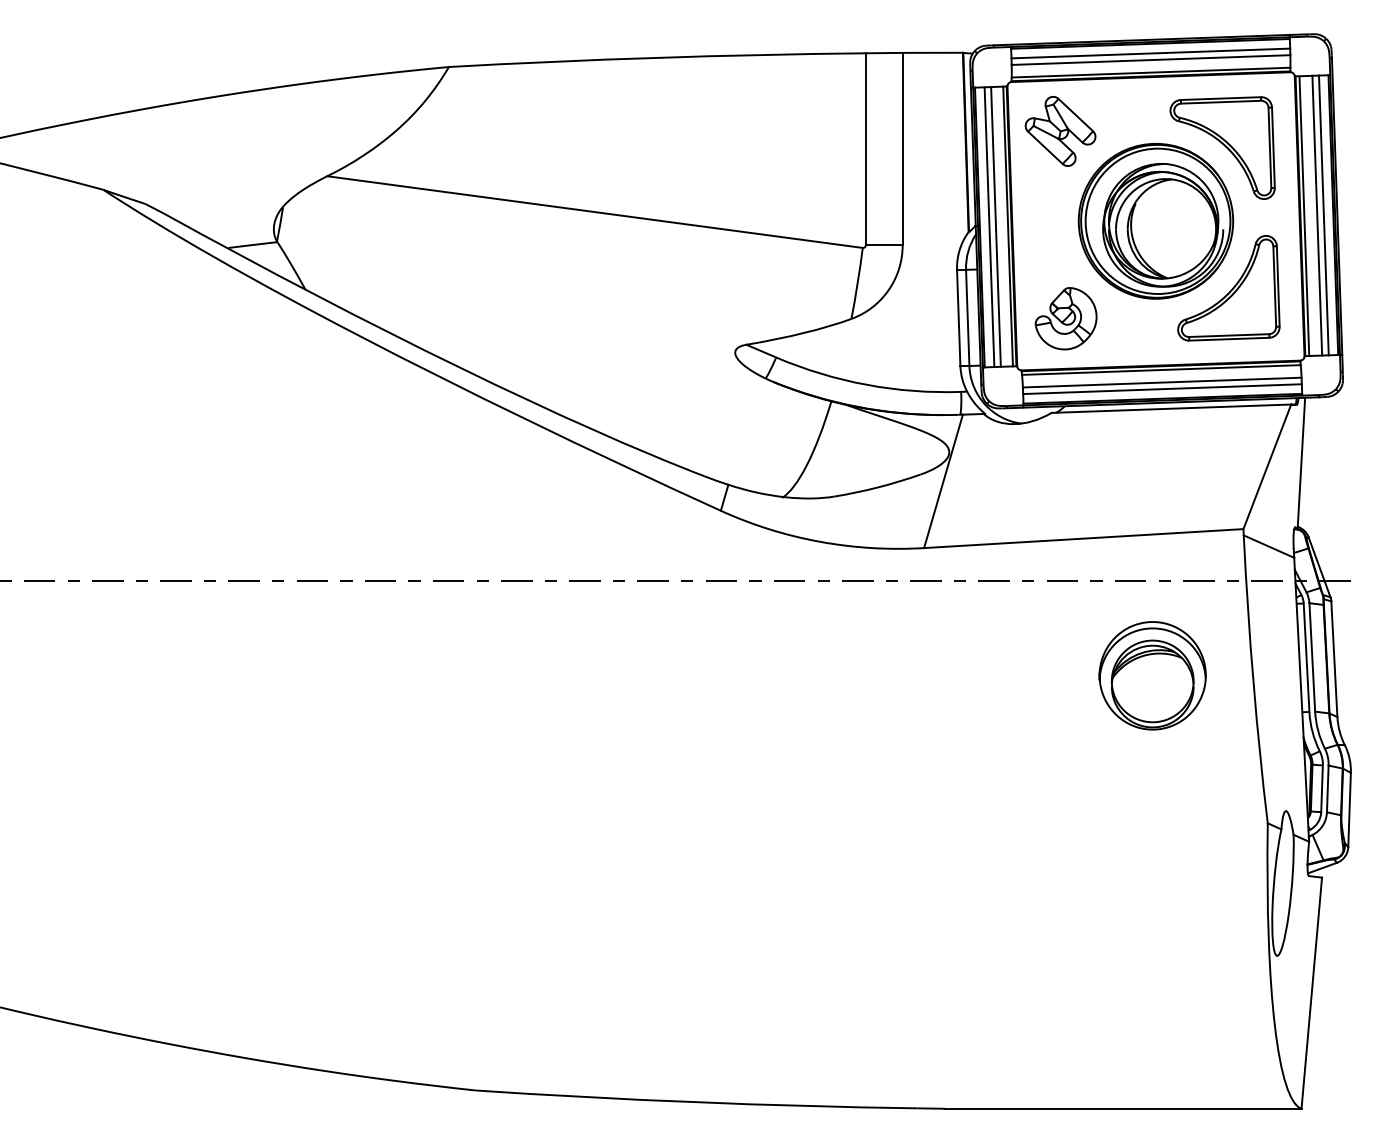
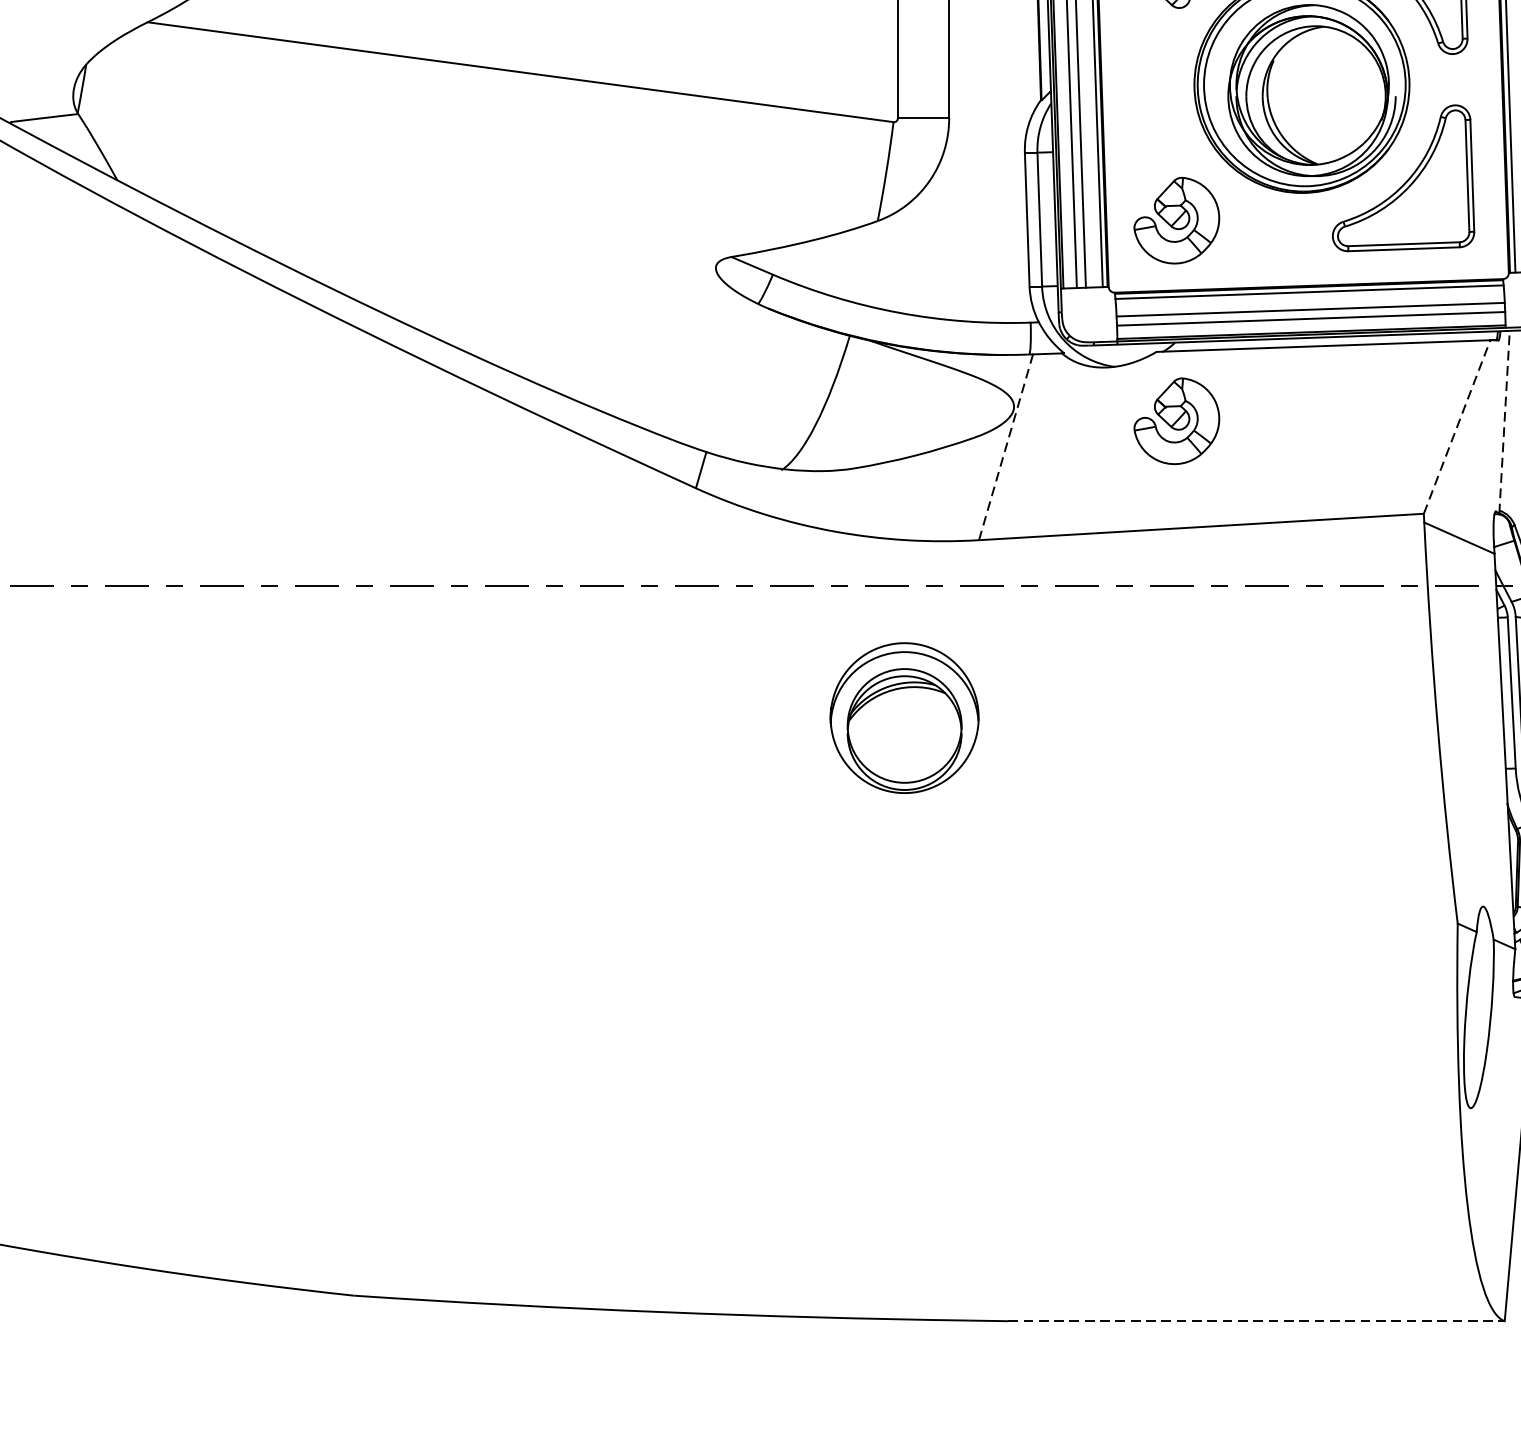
part: (1065, 462) -> (1175, 420), added
line: (1301, 463) -> (1504, 422), solid -> dashed
line: (1267, 466) -> (1457, 426), solid -> dashed
line: (943, 480) -> (1006, 446), solid -> dashed
part: (1152, 675) -> (904, 717), moved
line: (1123, 1108) -> (1256, 1320), solid -> dashed

